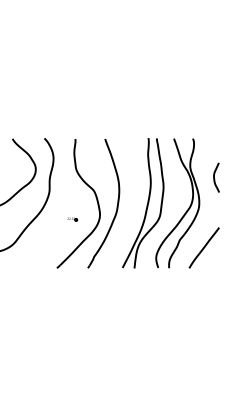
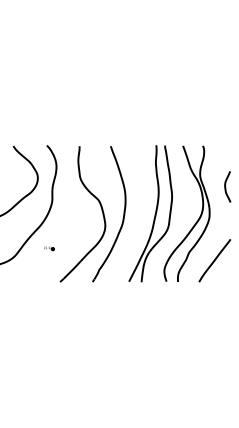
part: (72, 219) -> (49, 248), moved

